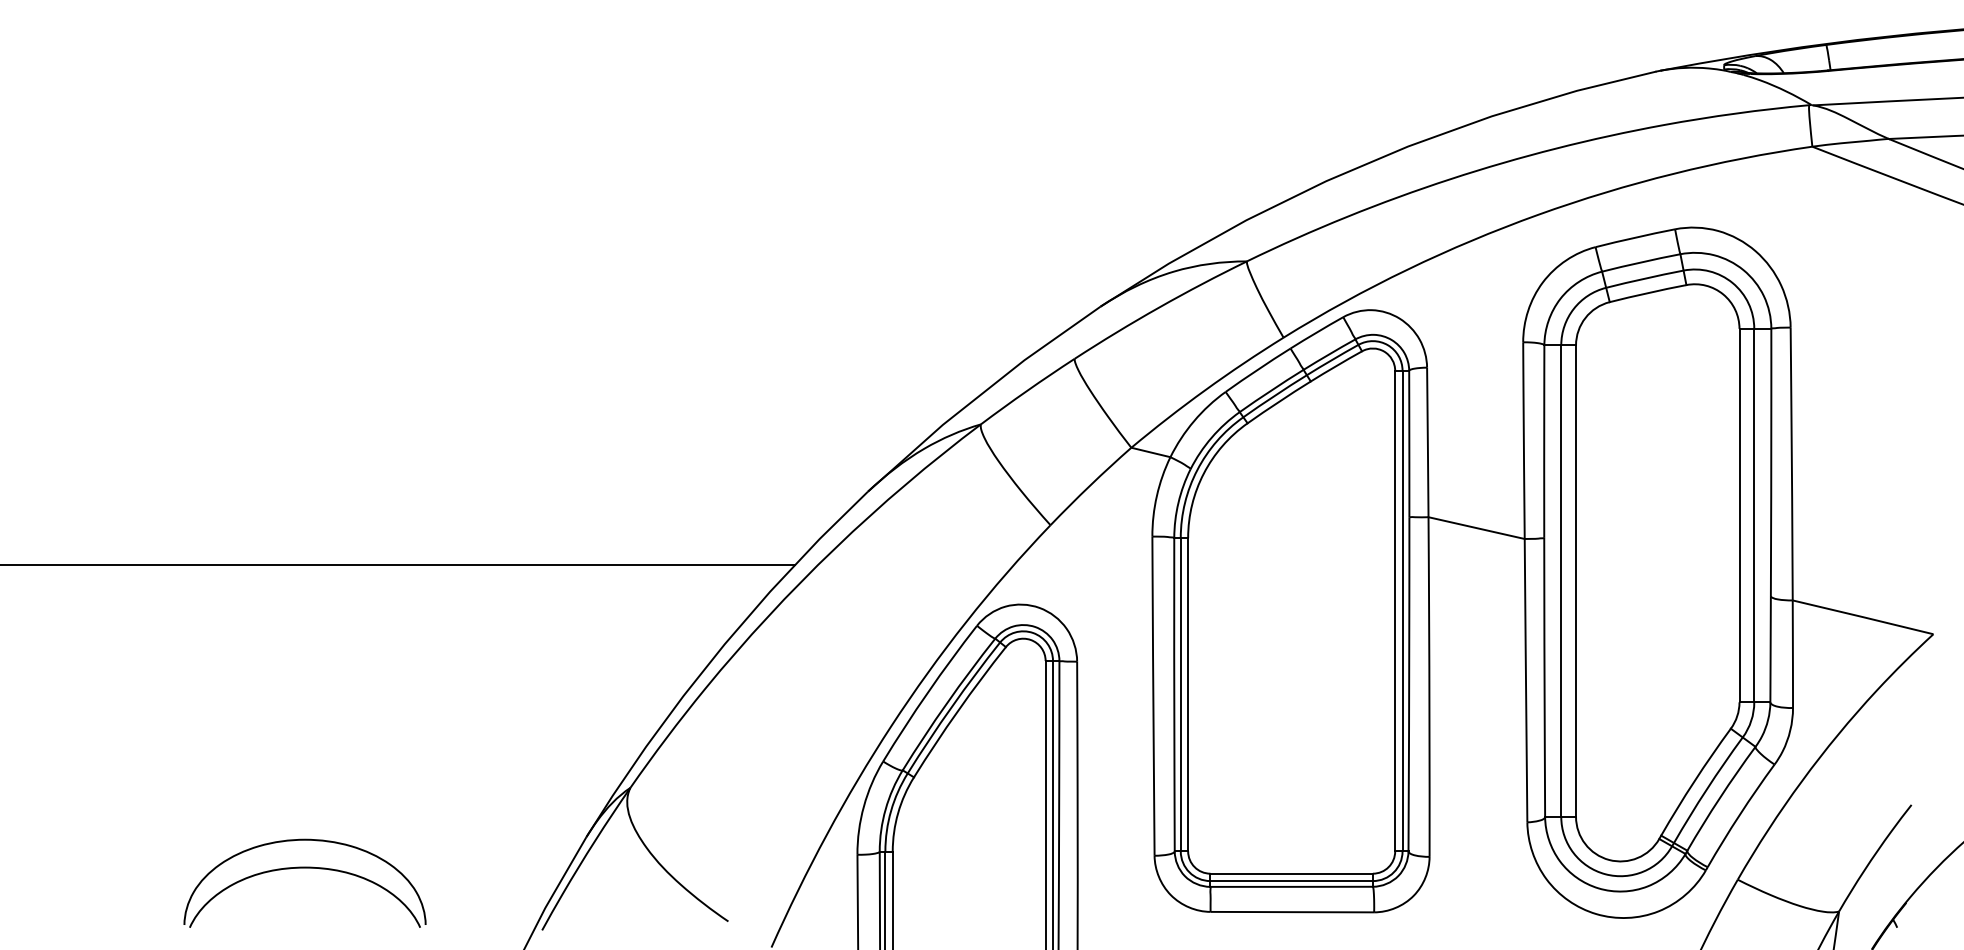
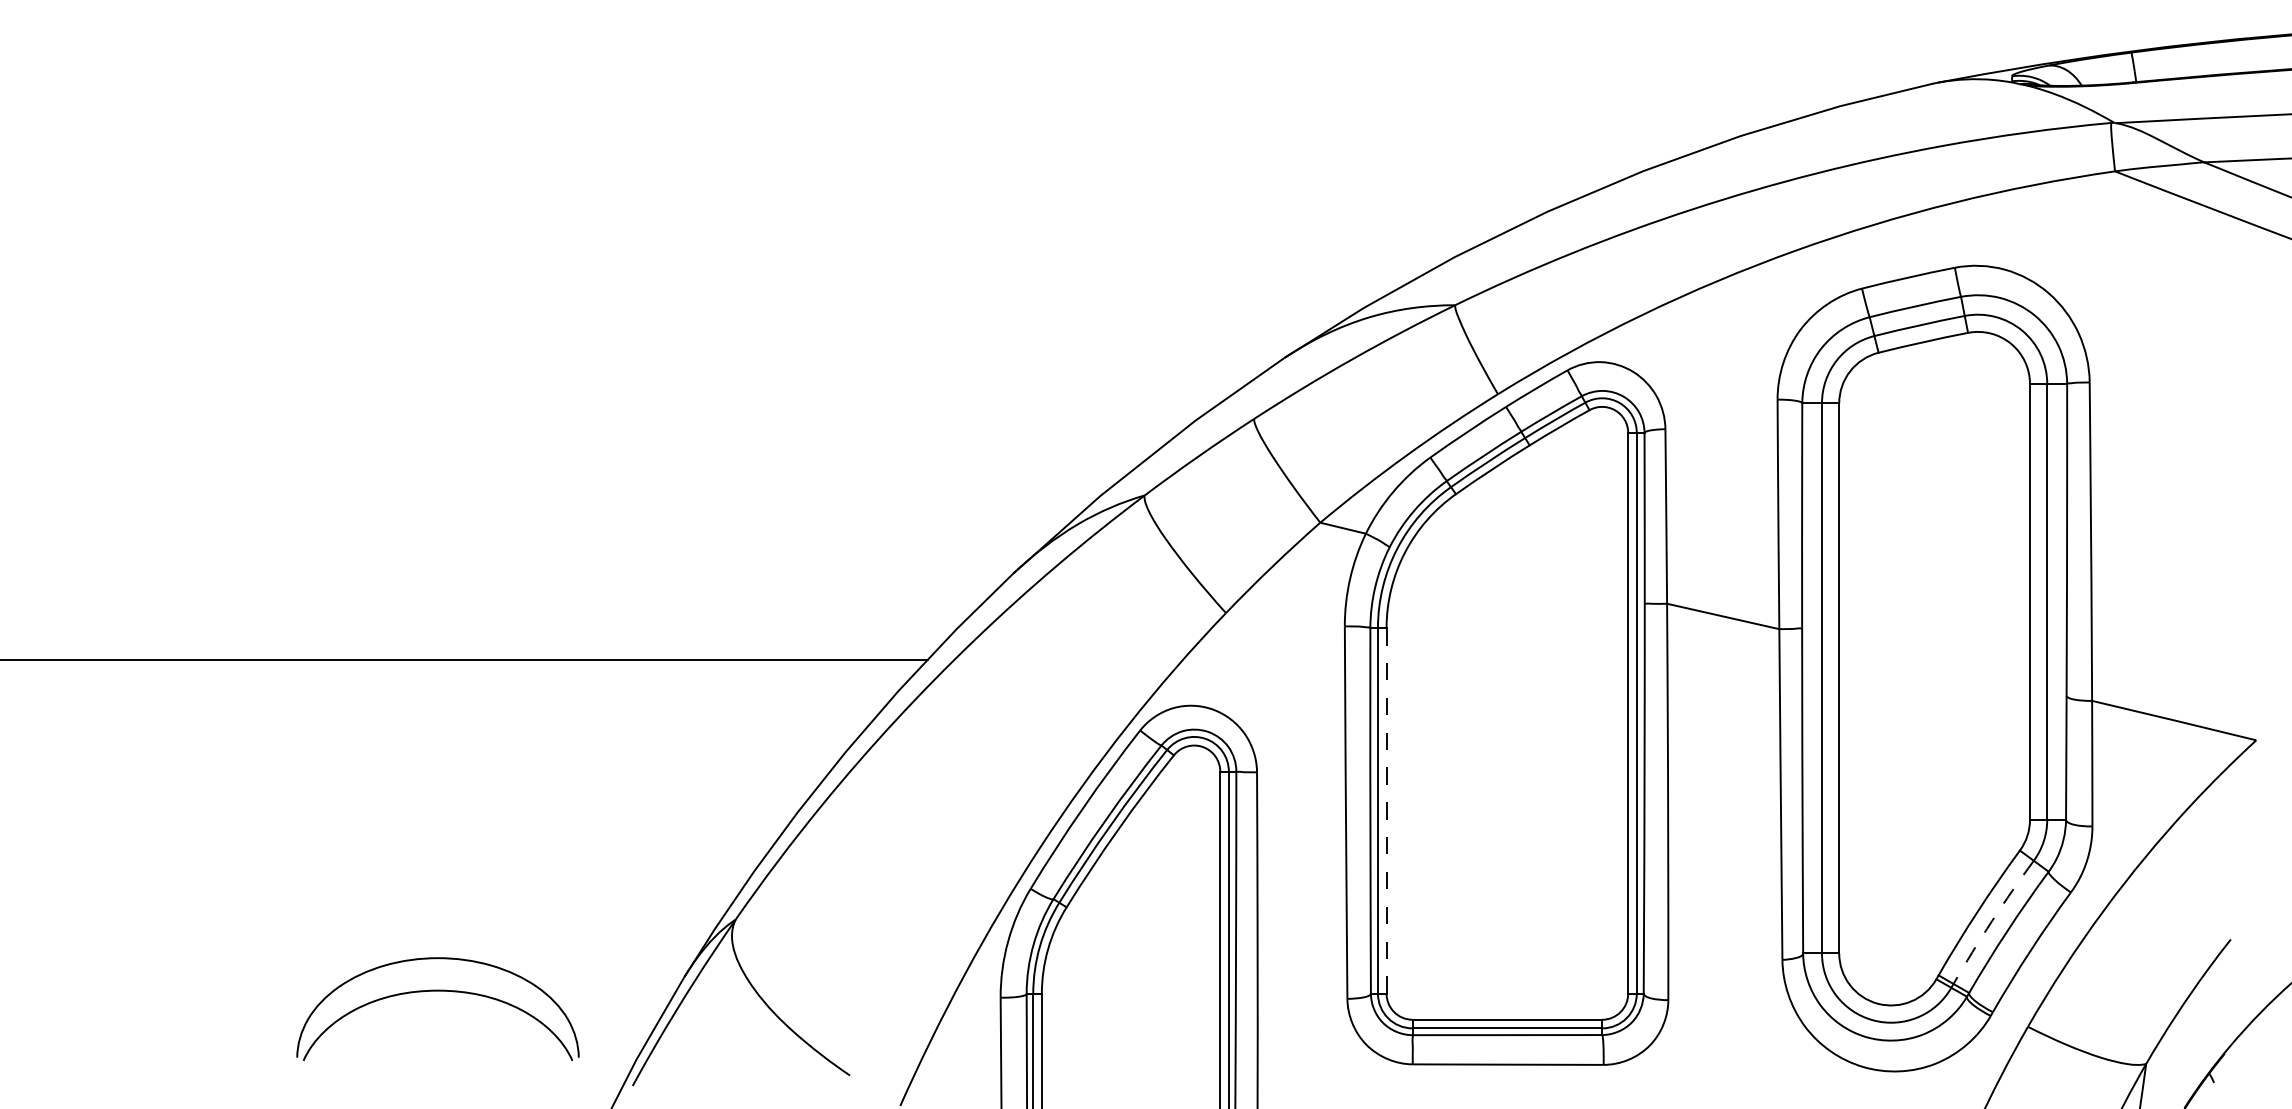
line: (1188, 694) -> (1386, 810), solid -> dashed
arc: (1706, 789) -> (1991, 921), solid -> dashed
part: (304, 868) -> (437, 991), moved

